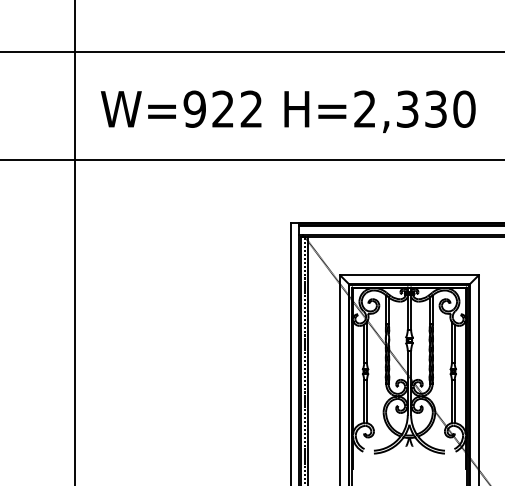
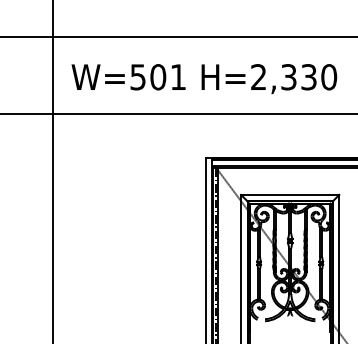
text: (222, 109) -> (157, 77), W=922 -> W=501

